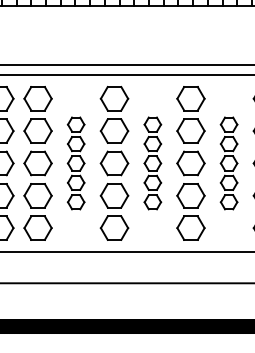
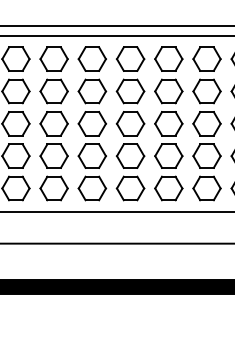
part: (75, 163) -> (53, 123), size x1.67
part: (152, 163) -> (130, 123), size x1.67
part: (228, 163) -> (206, 123), size x1.67

